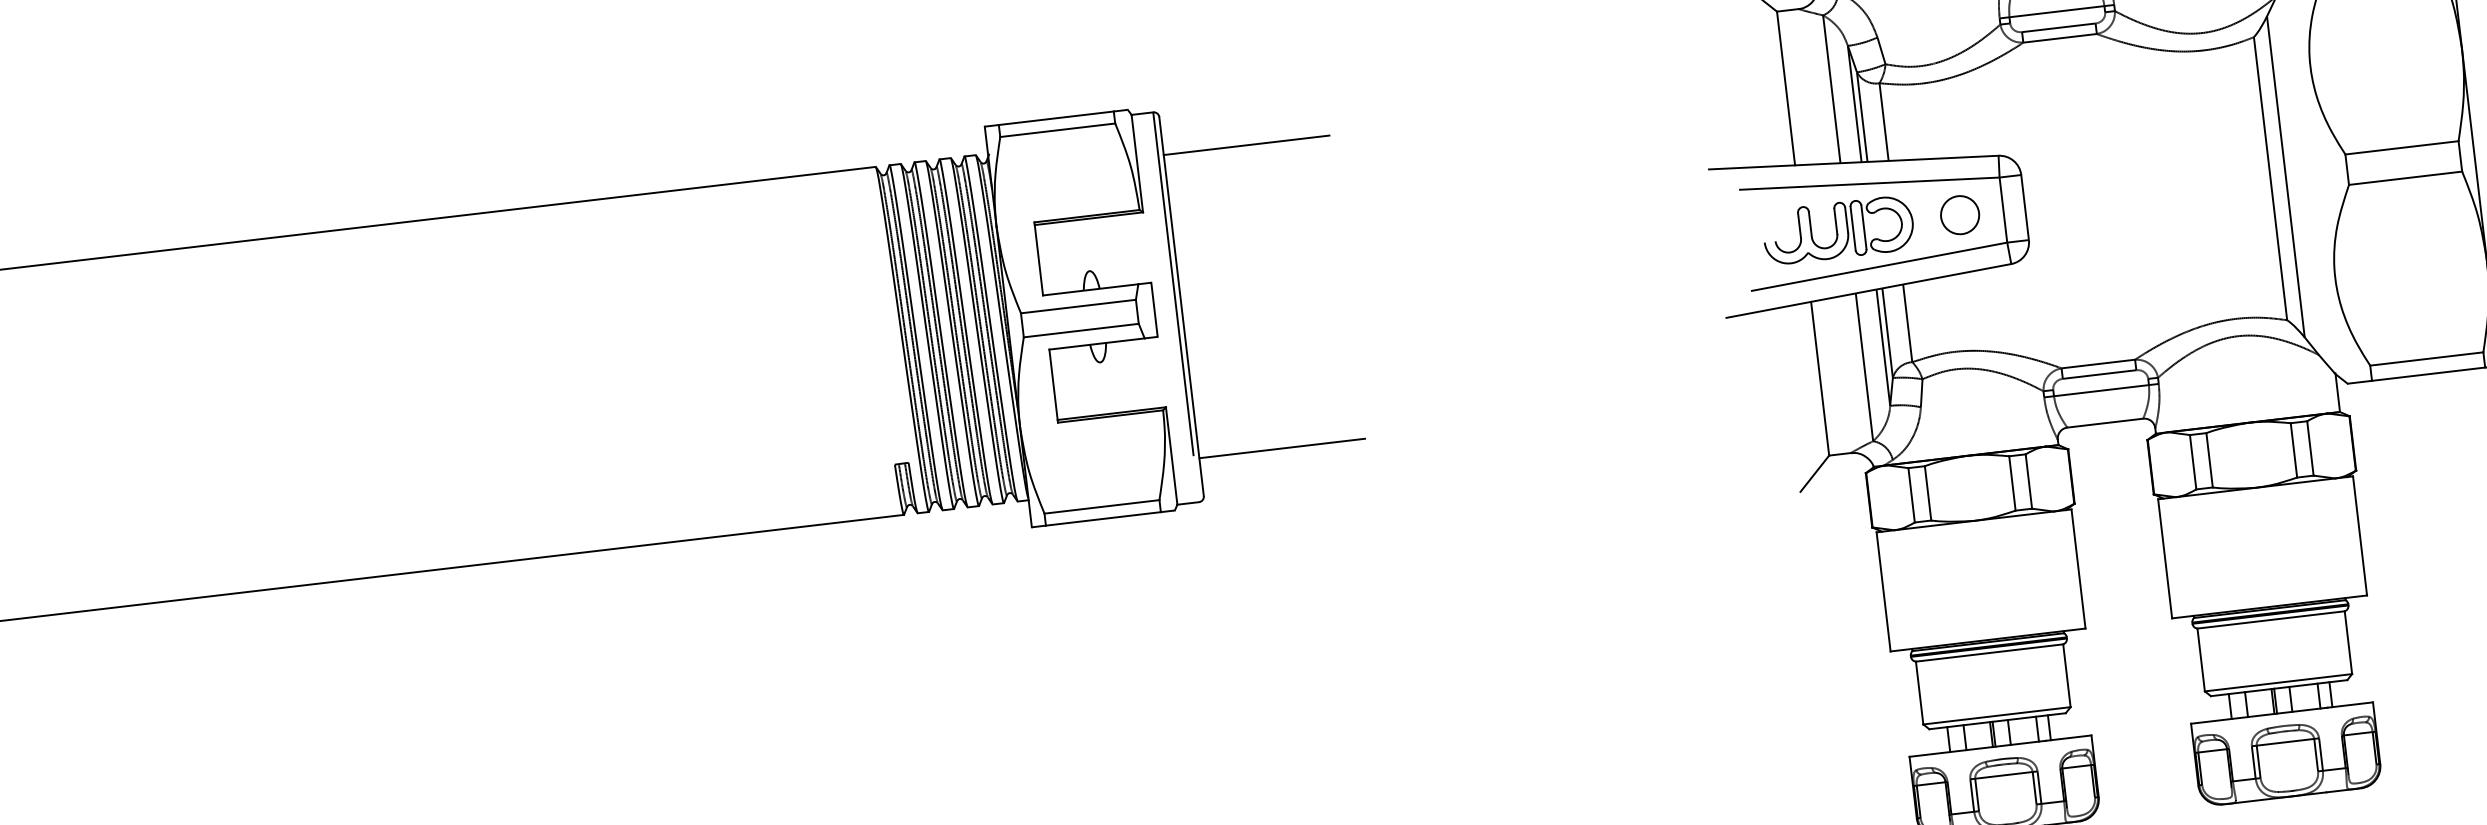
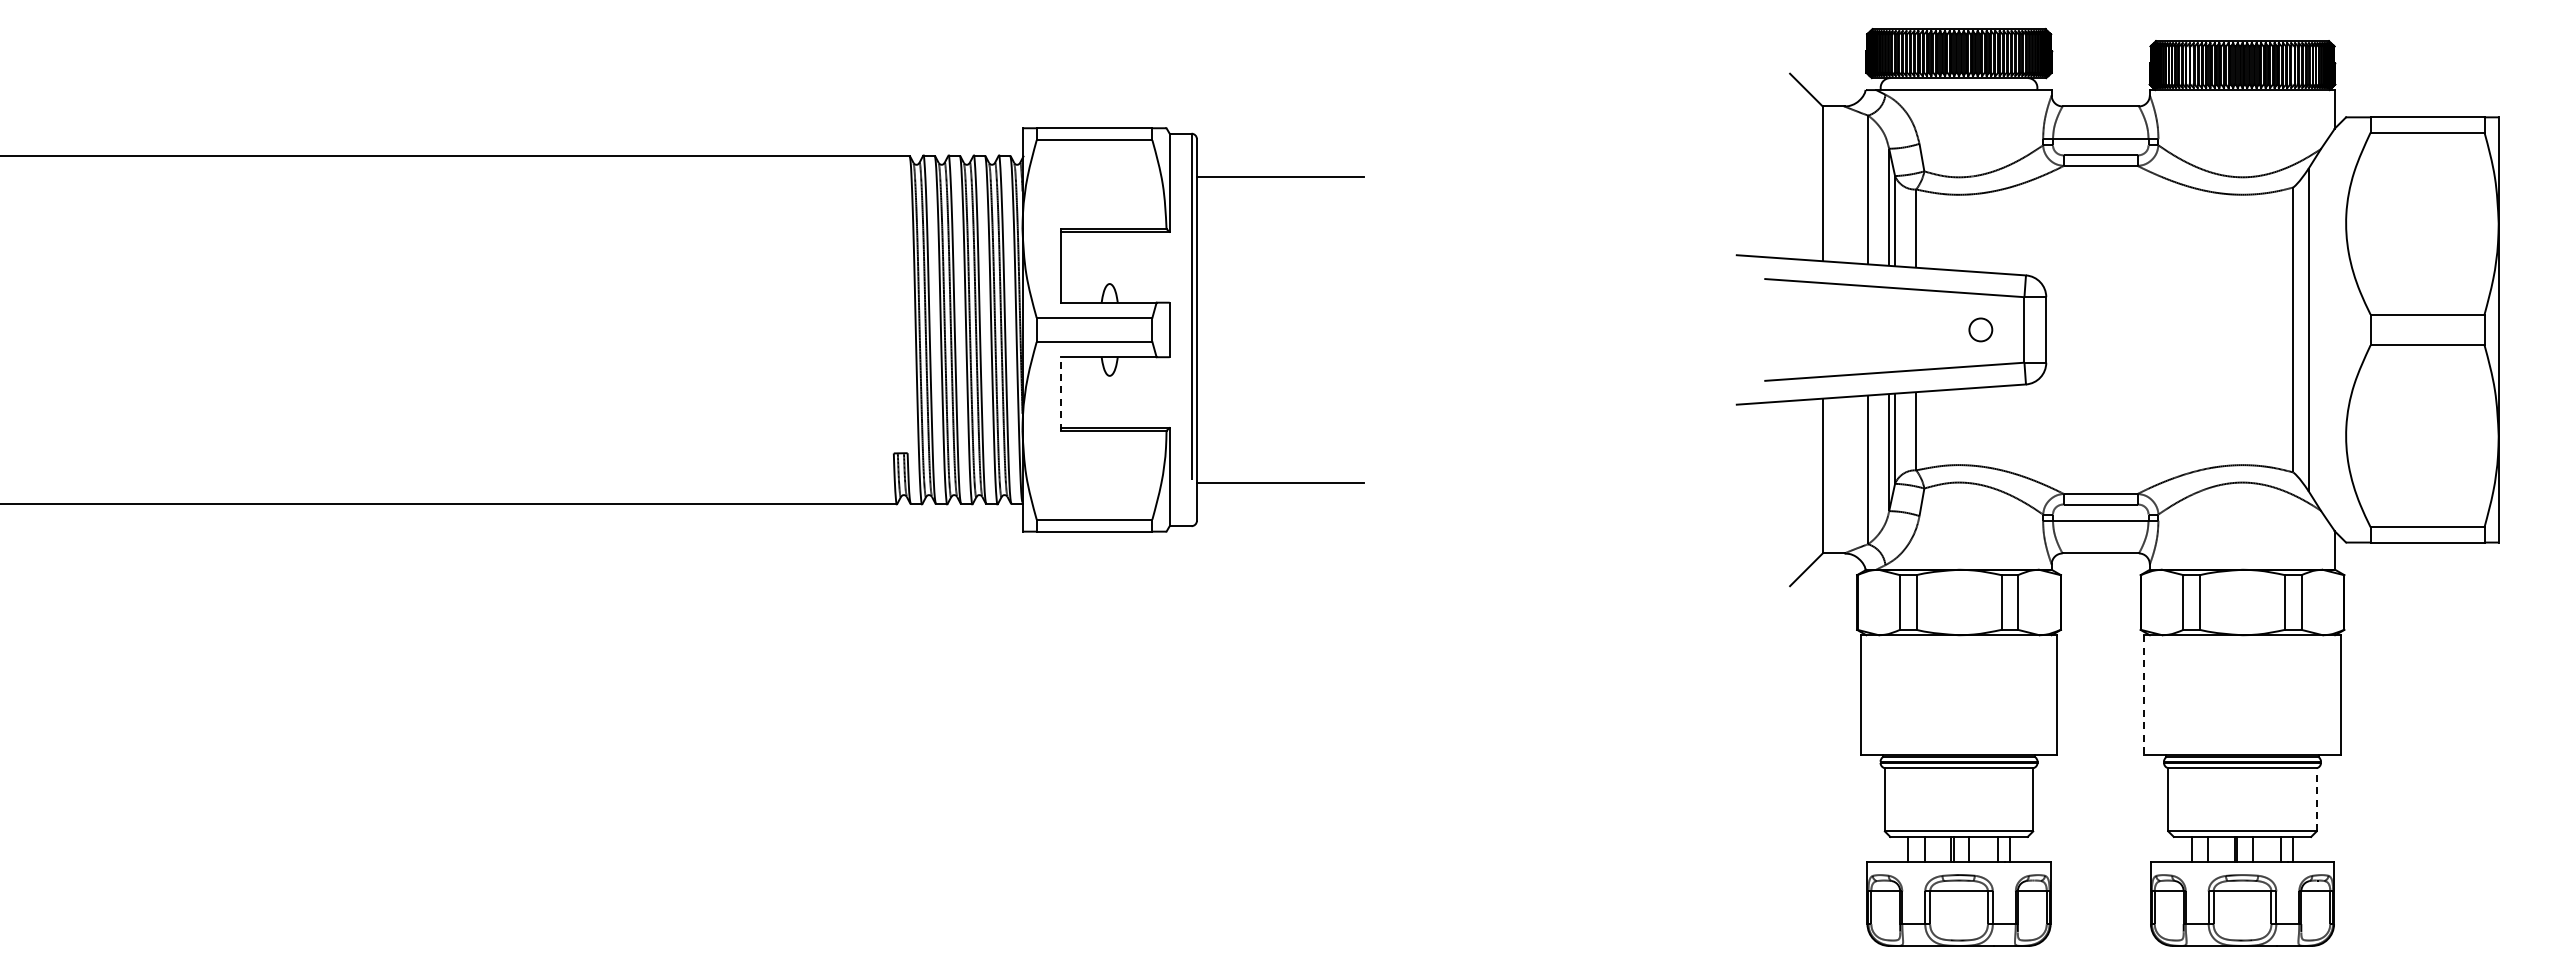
circle: (1959, 214) -> (1980, 329), size x0.6
part: (1837, 230) -> (1857, 330), removed
line: (1053, 386) -> (1060, 394), solid -> dashed
line: (2165, 559) -> (2144, 695), solid -> dashed
line: (2348, 642) -> (2316, 799), solid -> dashed

